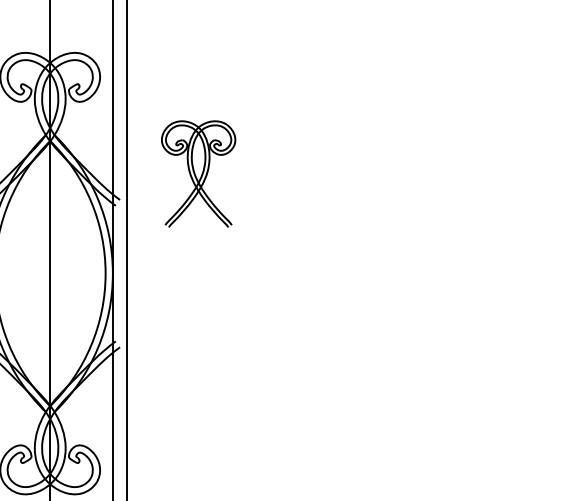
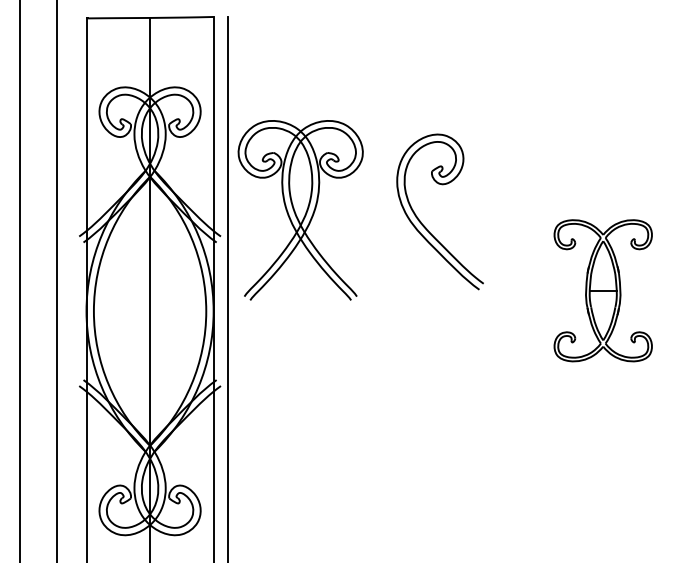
part: (198, 174) -> (300, 210), size x1.67
part: (320, 189) -> (424, 225), added
part: (496, 253) -> (602, 290), added

